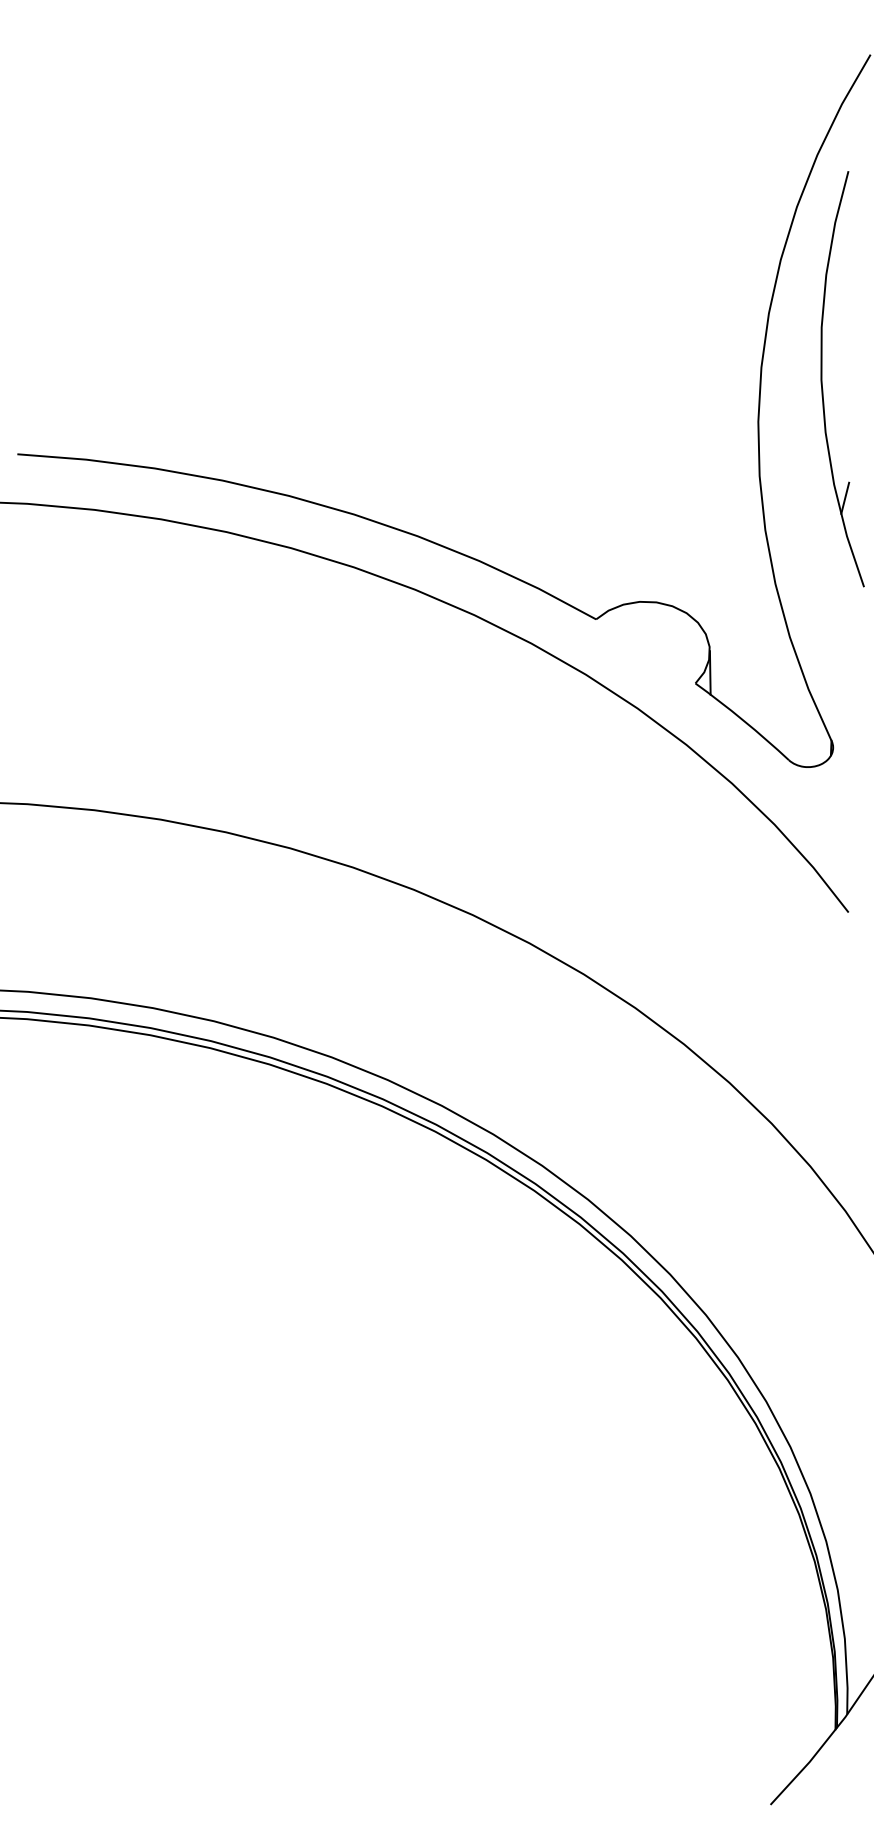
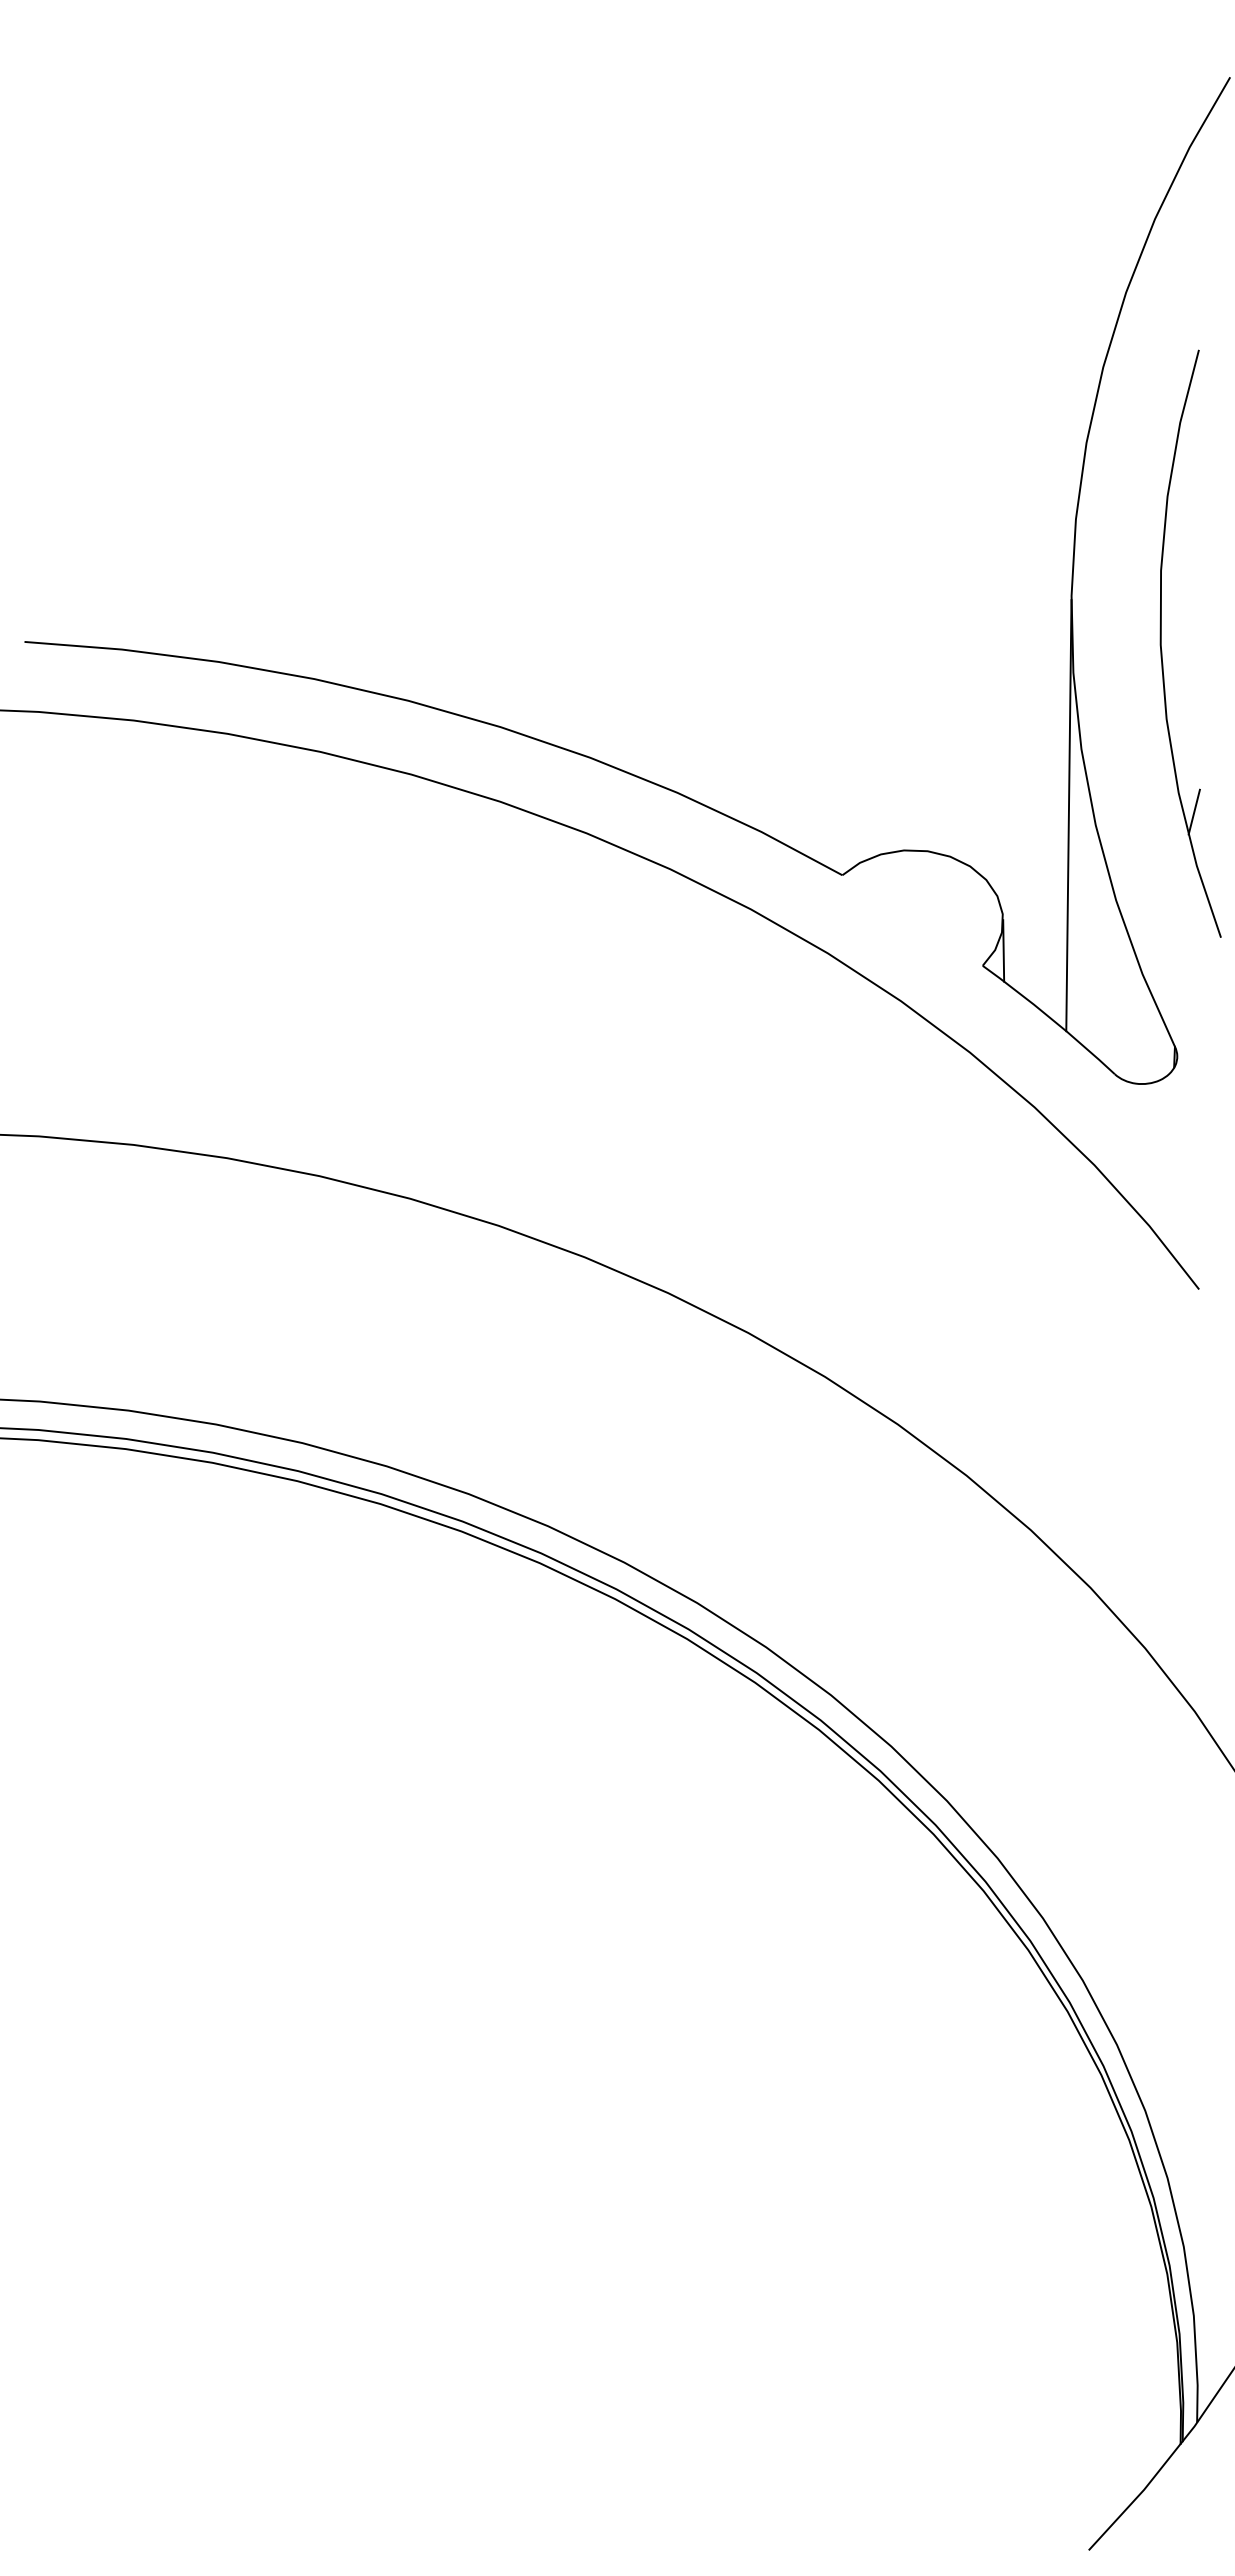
part: (822, 383) -> (1162, 650), moved
line: (756, 577) -> (1068, 815), added

